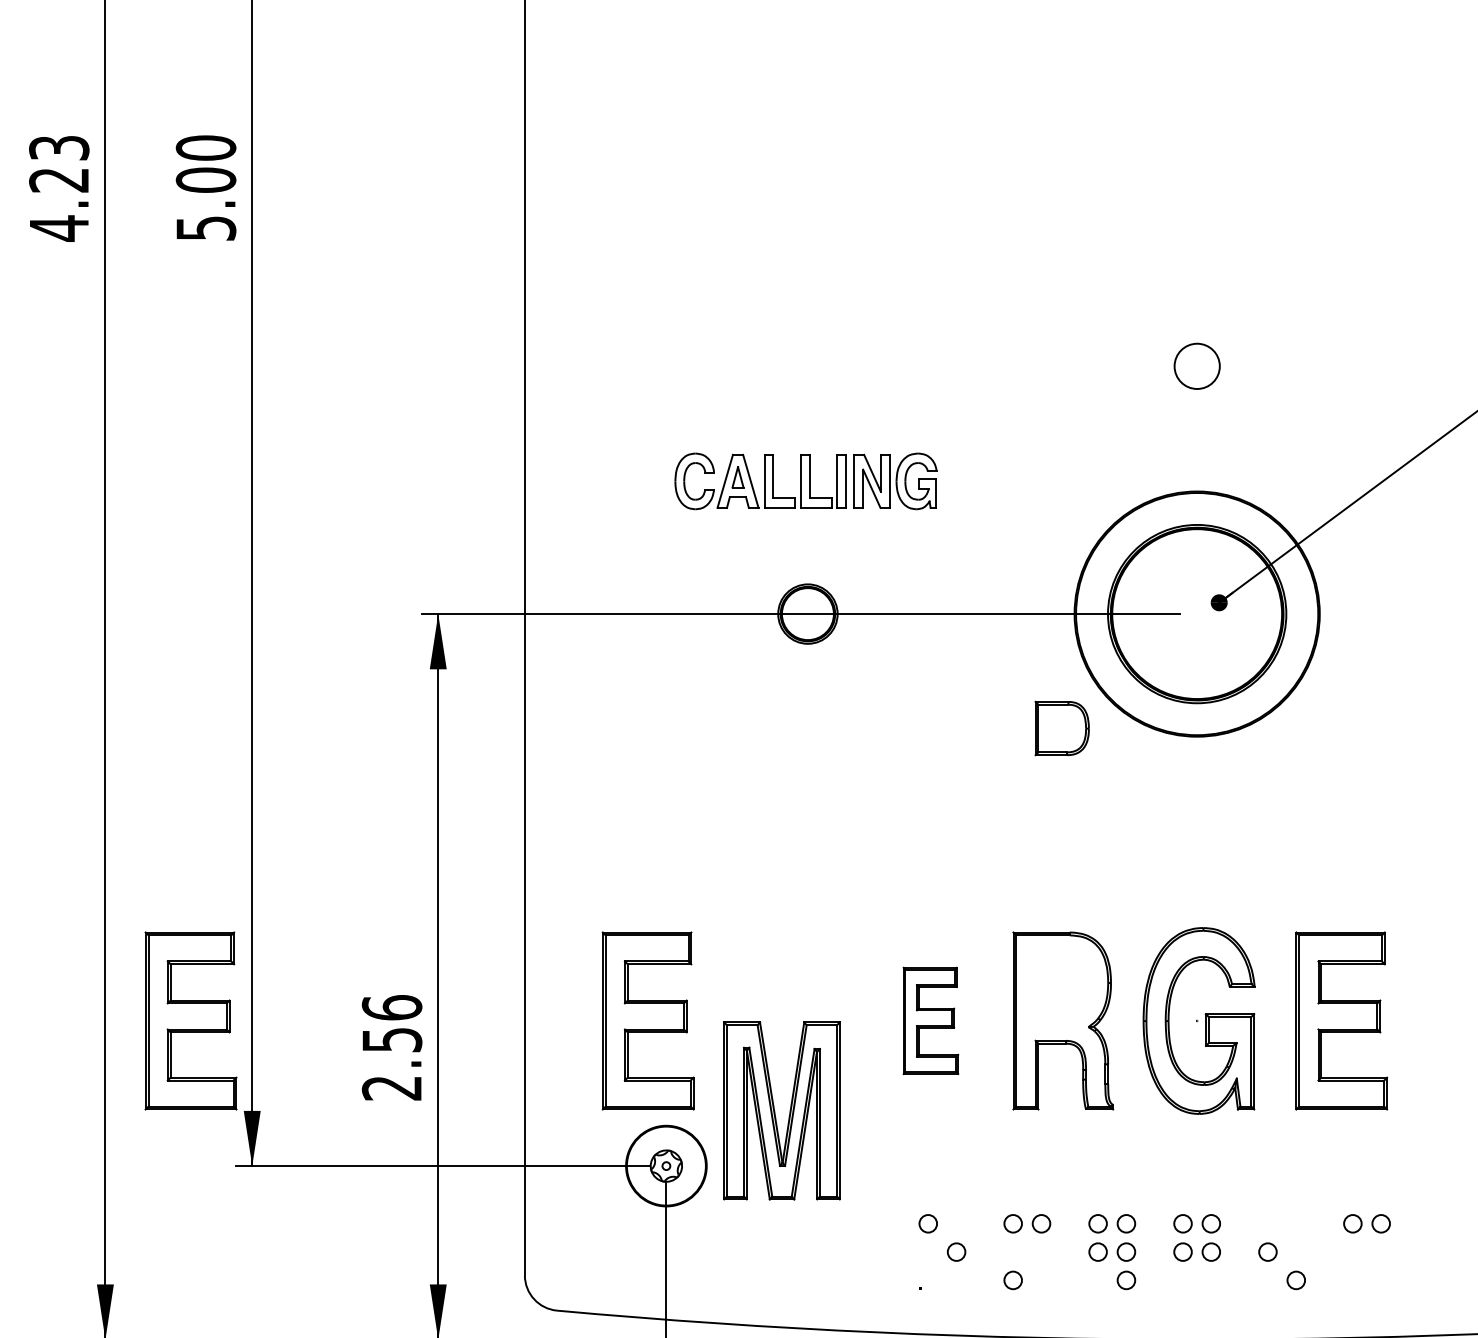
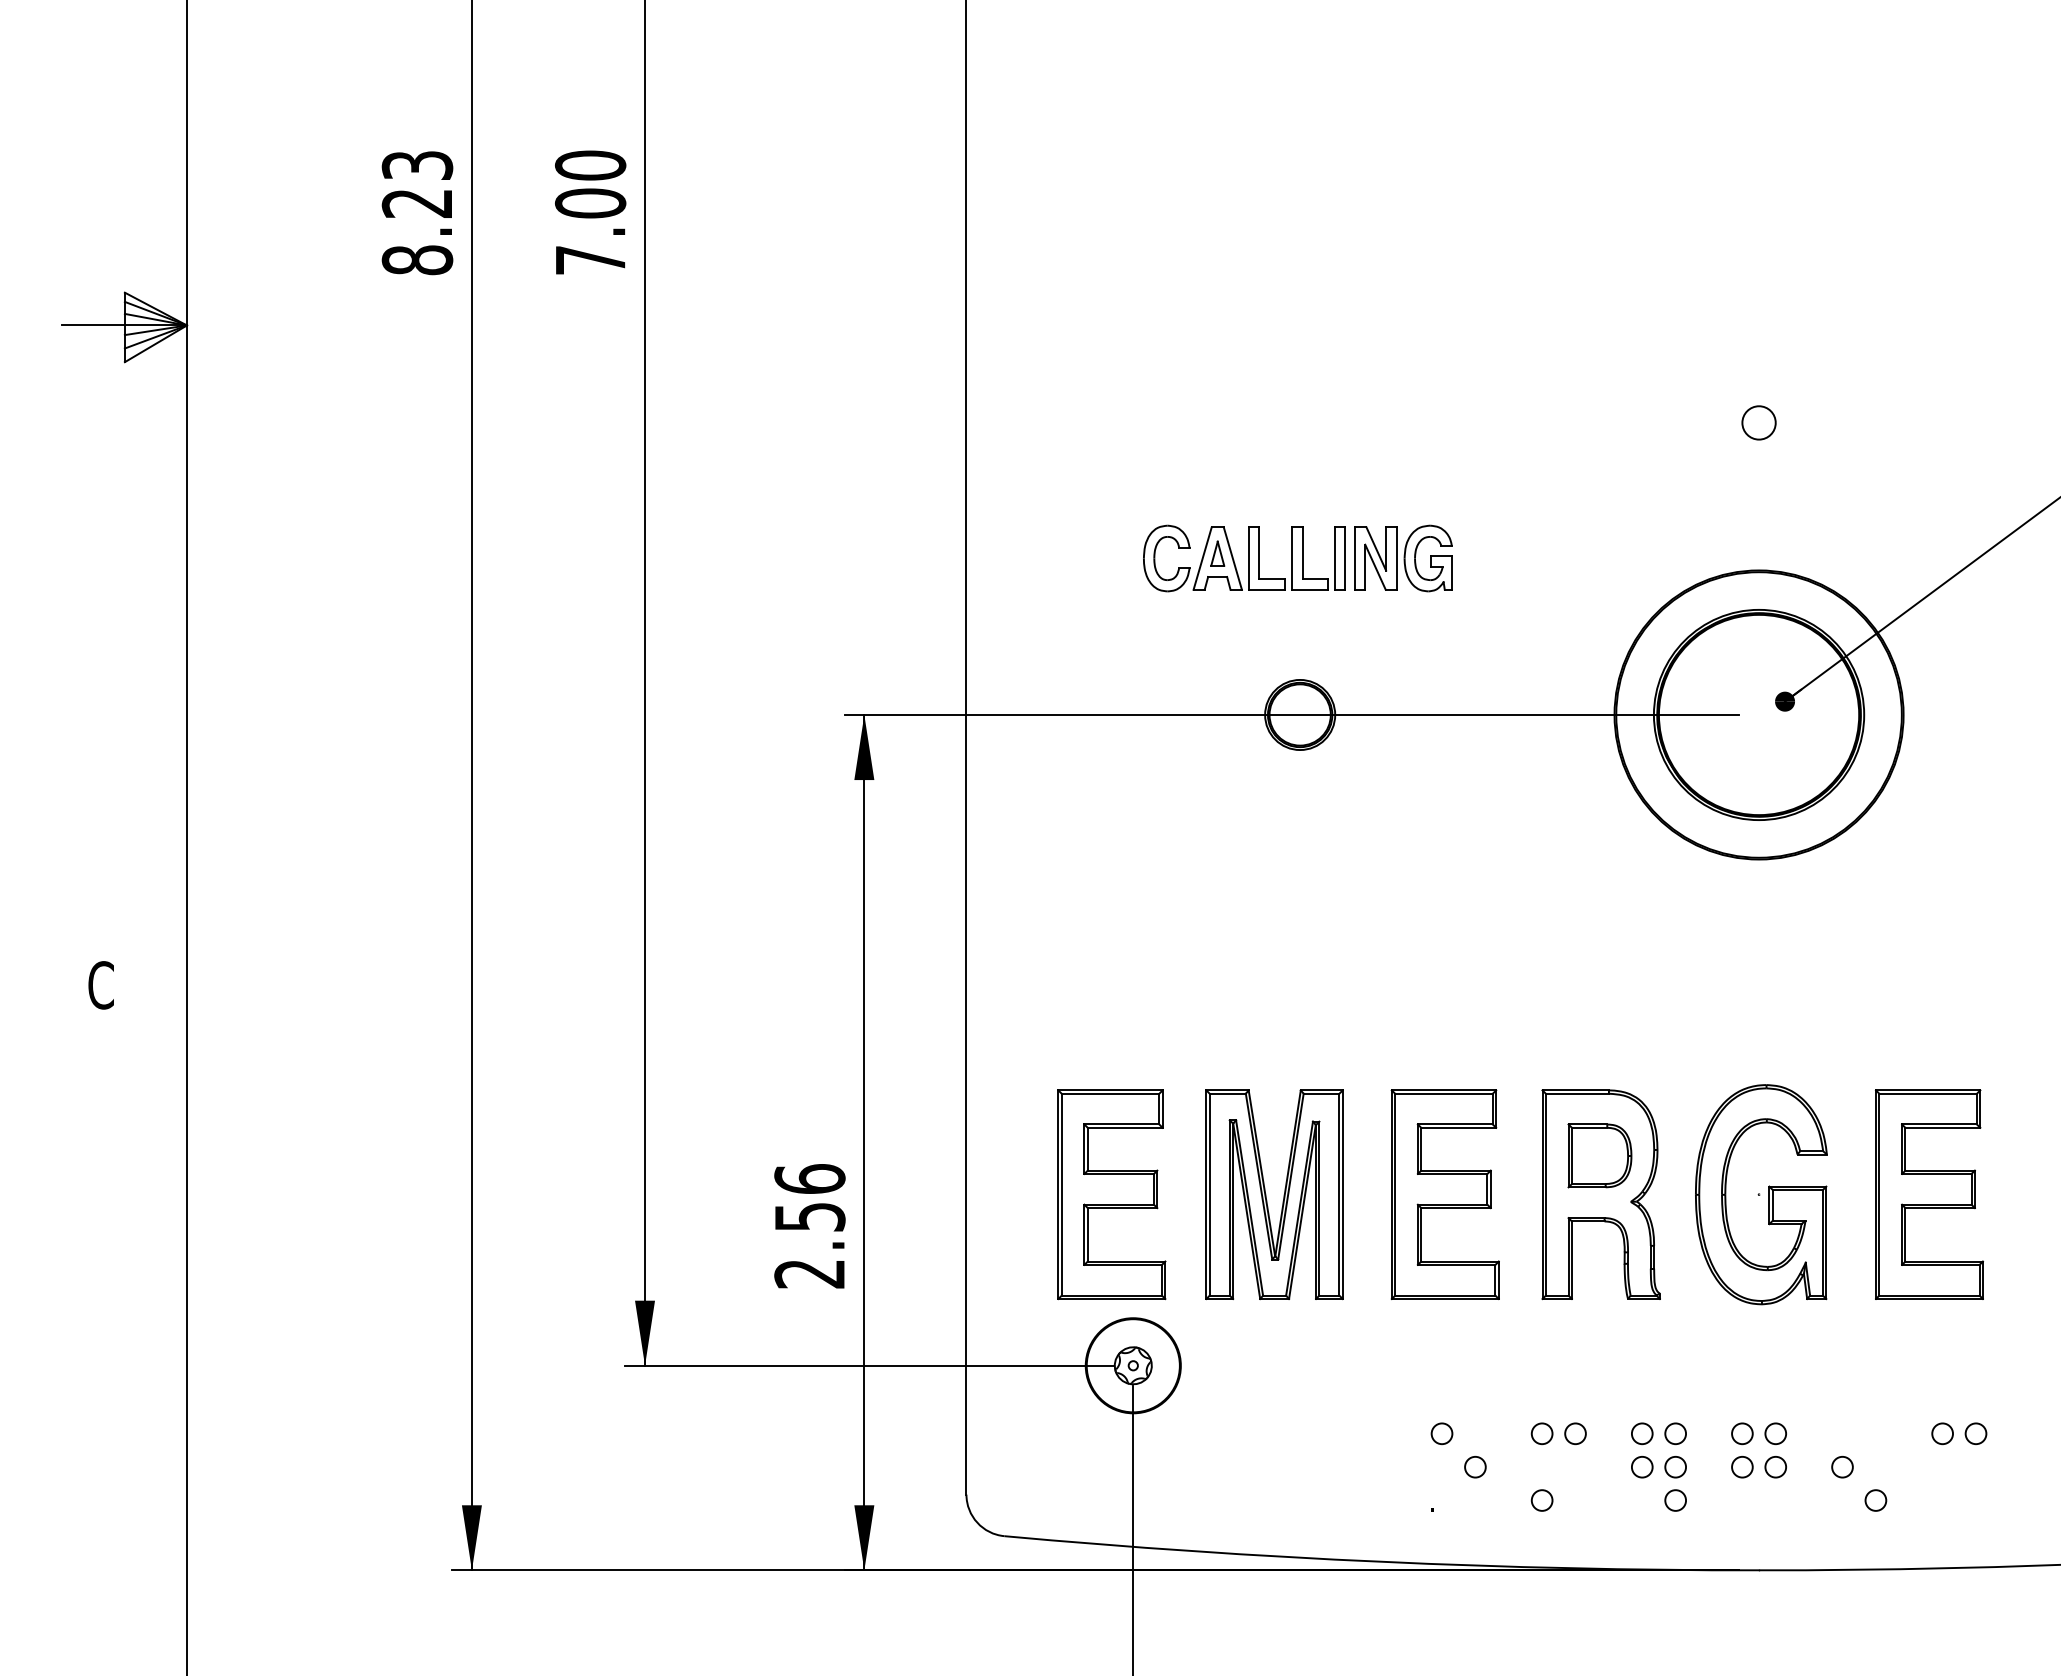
text: (59, 228) -> (417, 260), 4.23 -> 8.23
text: (206, 228) -> (591, 260), 5.00 -> 7.00
circle: (1196, 366) -> (1758, 422), size x0.62
part: (1061, 728) -> (1599, 1155), moved
part: (190, 1020) -> (572, 1194), removed
part: (930, 1020) -> (1444, 1194), size x1.67
part: (775, 1110) -> (1266, 1194), moved

